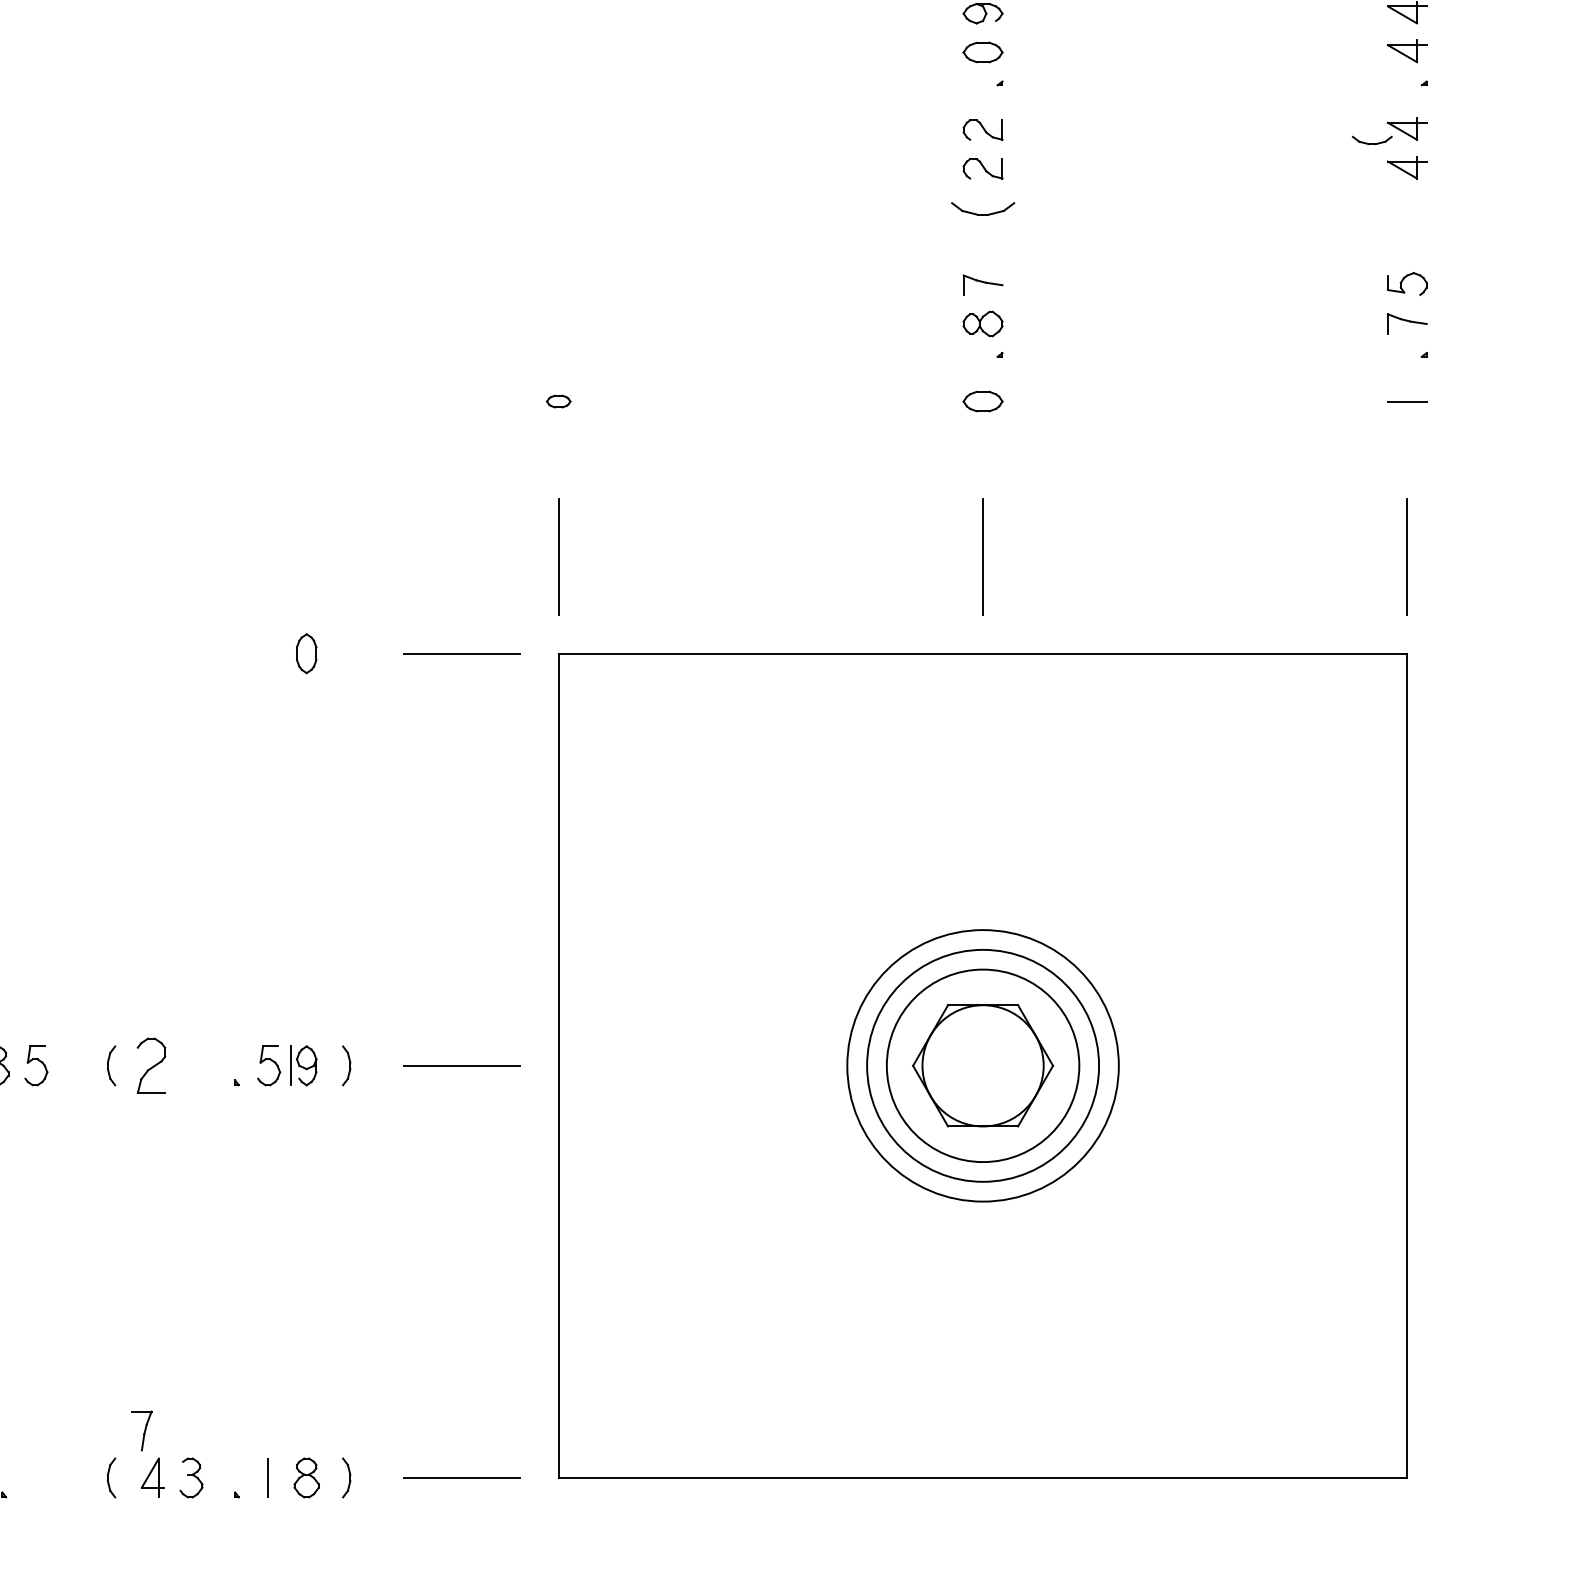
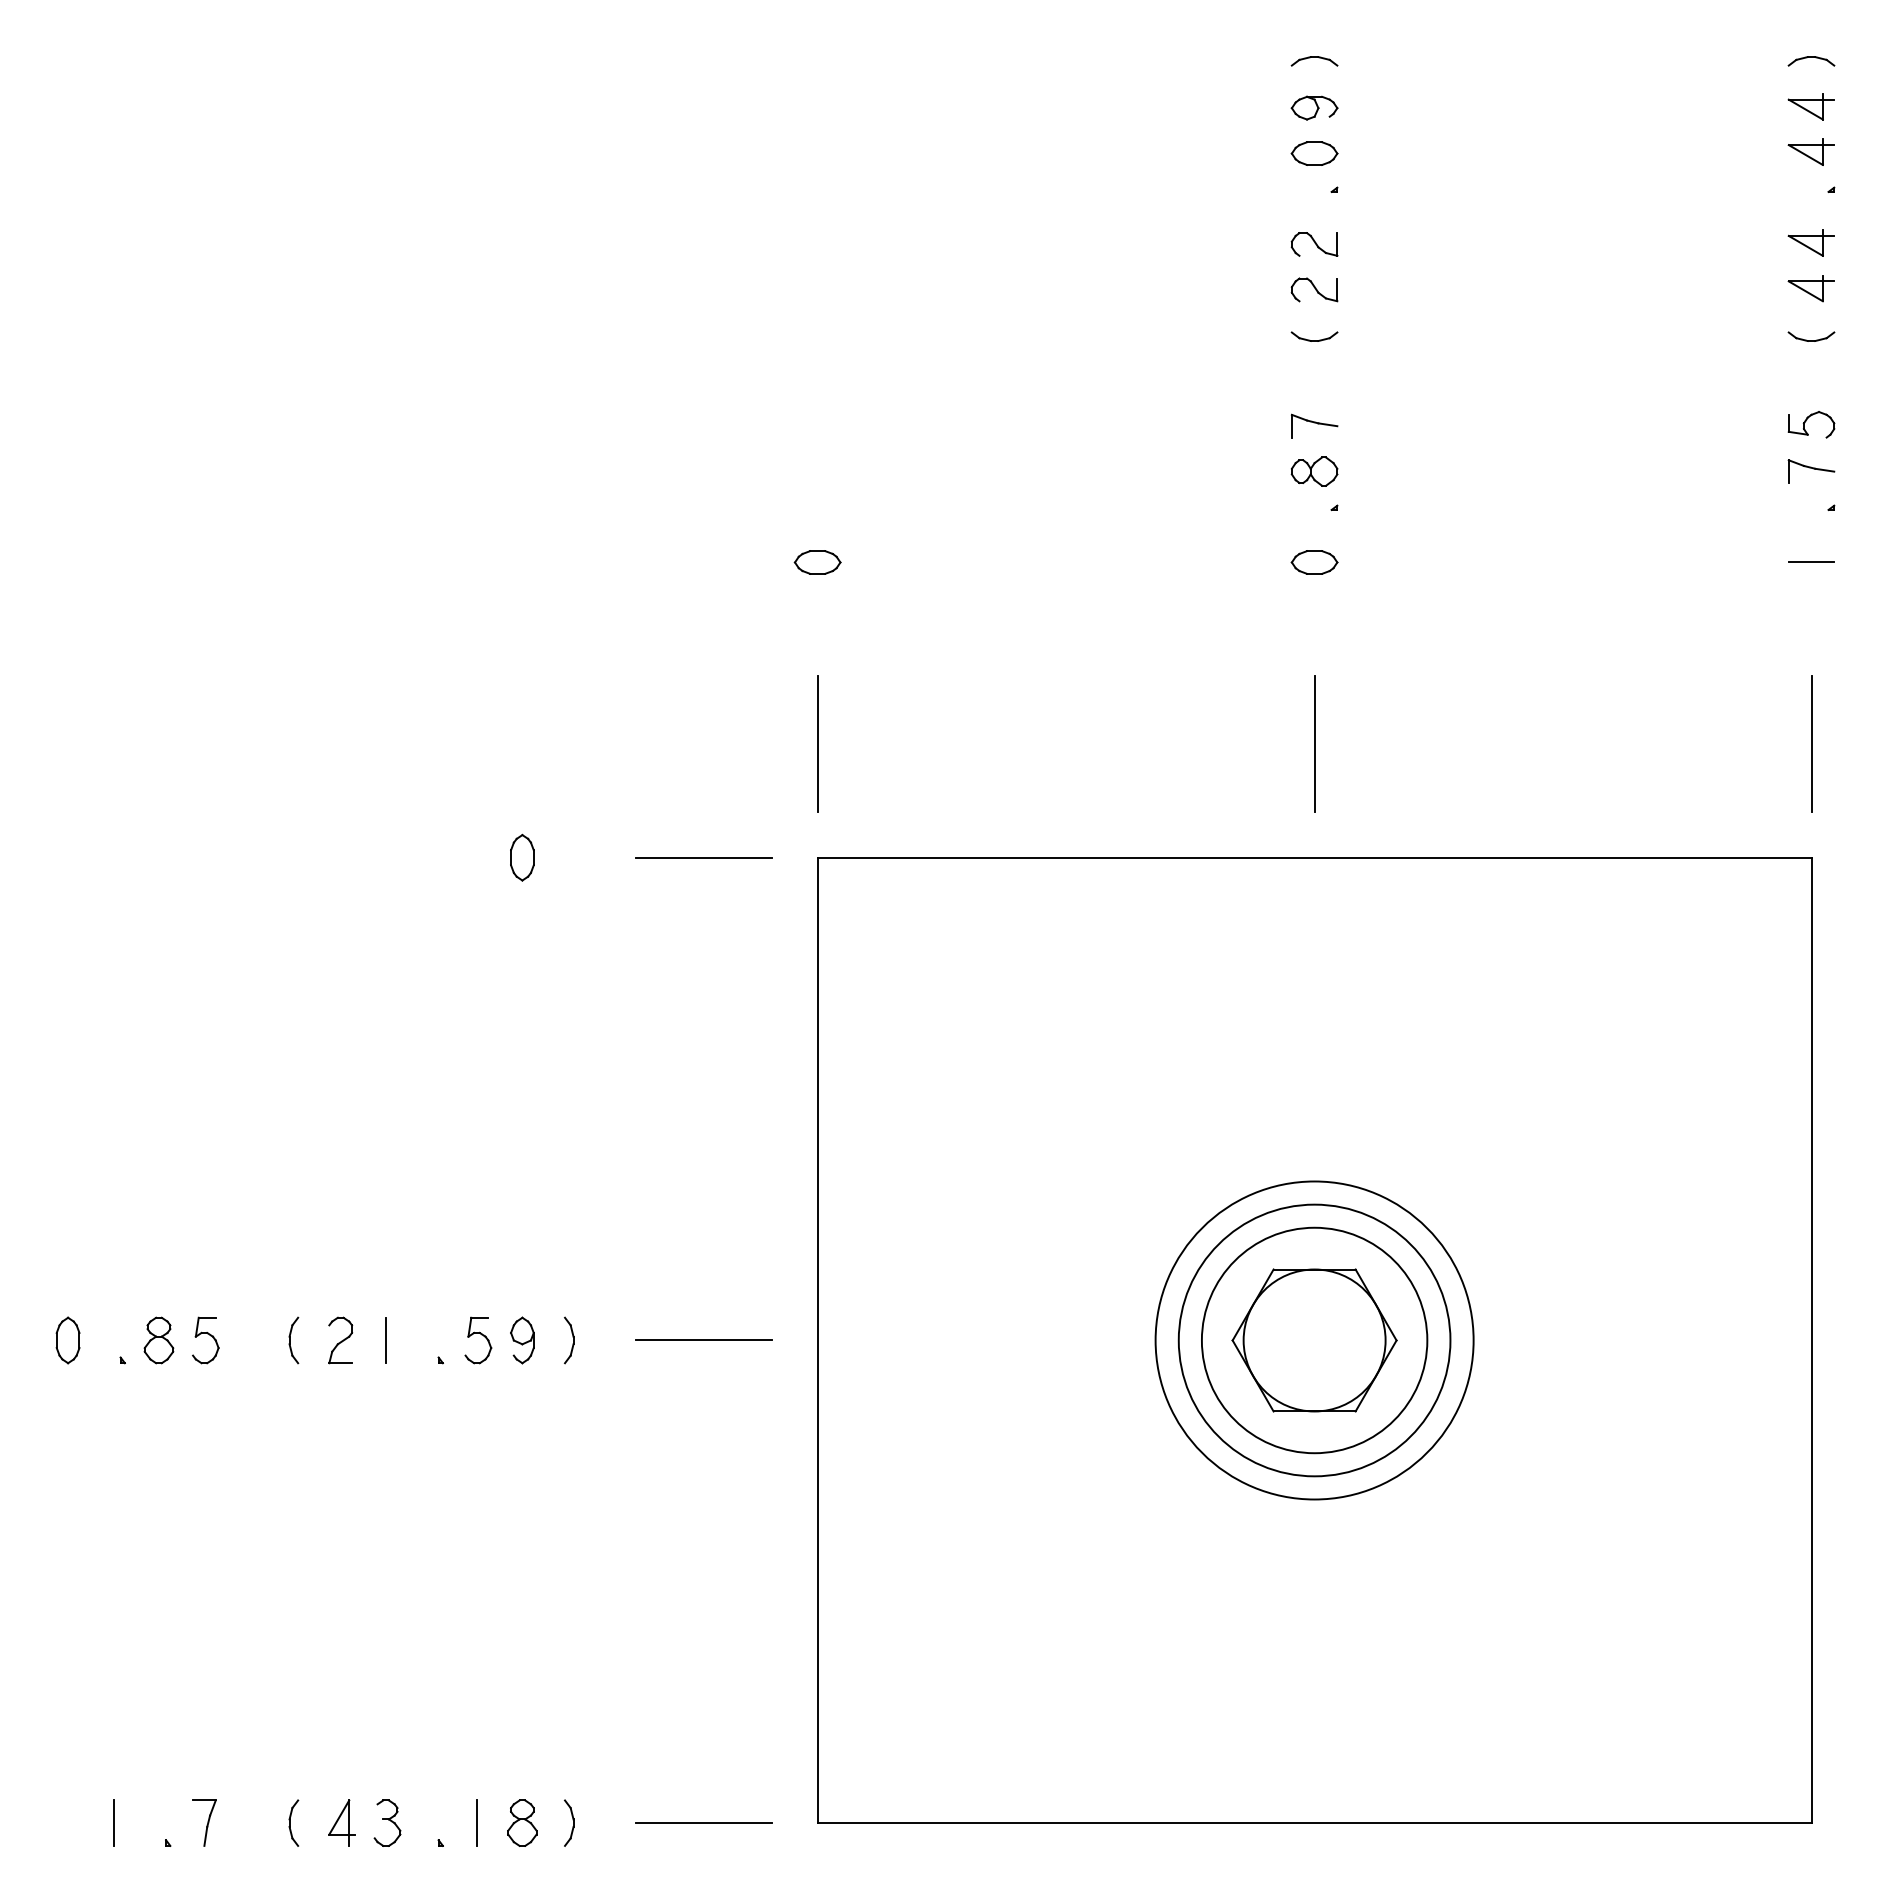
part: (1372, 140) -> (1811, 336), moved
part: (982, 208) -> (1314, 336), size x0.62
part: (558, 401) -> (817, 562), size x1.67
part: (151, 1065) -> (340, 1340), size x0.71
line: (290, 1065) -> (385, 1340), moved
part: (141, 1430) -> (204, 1822), moved

